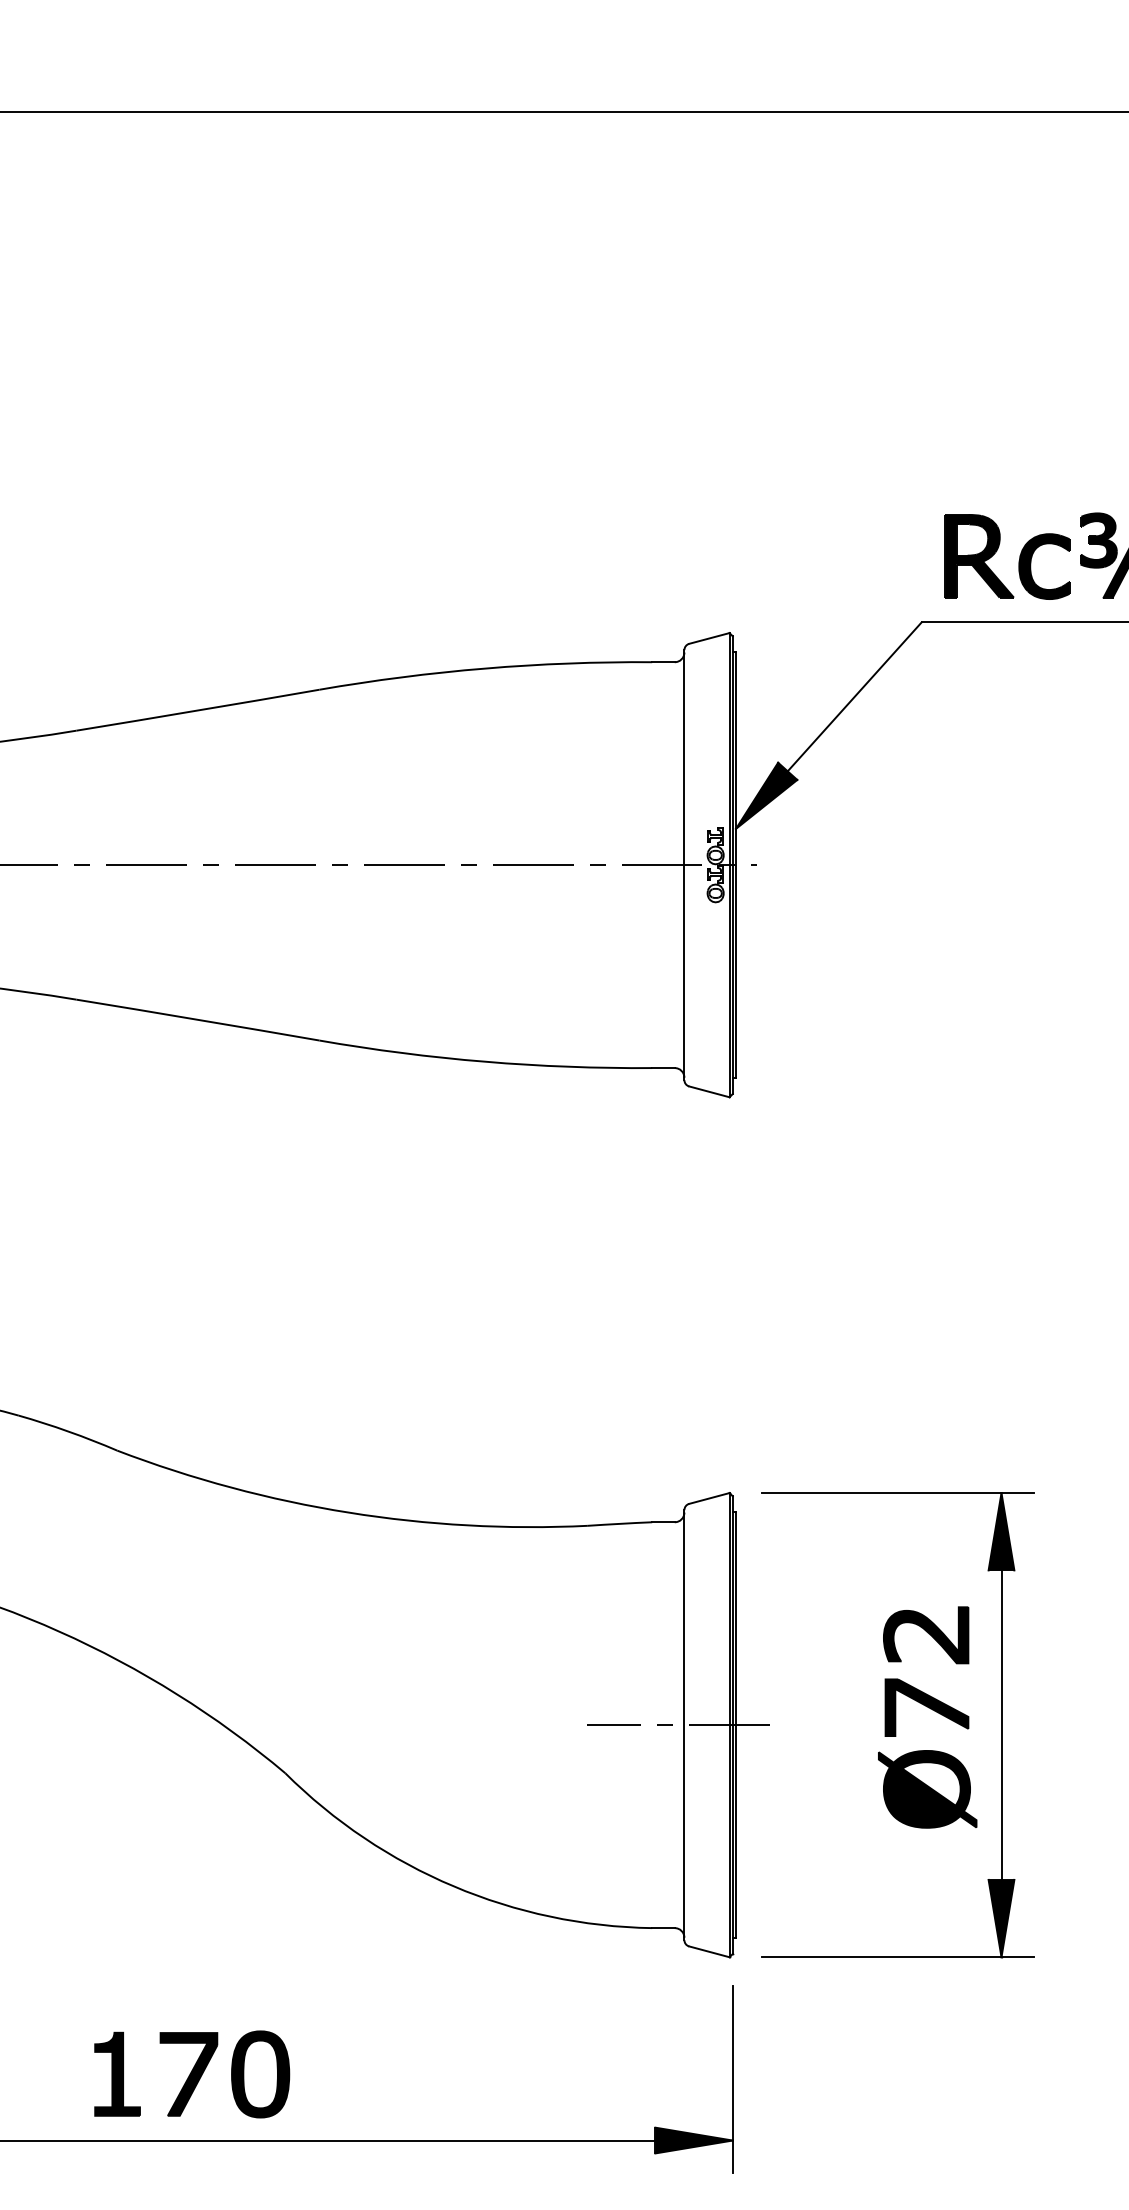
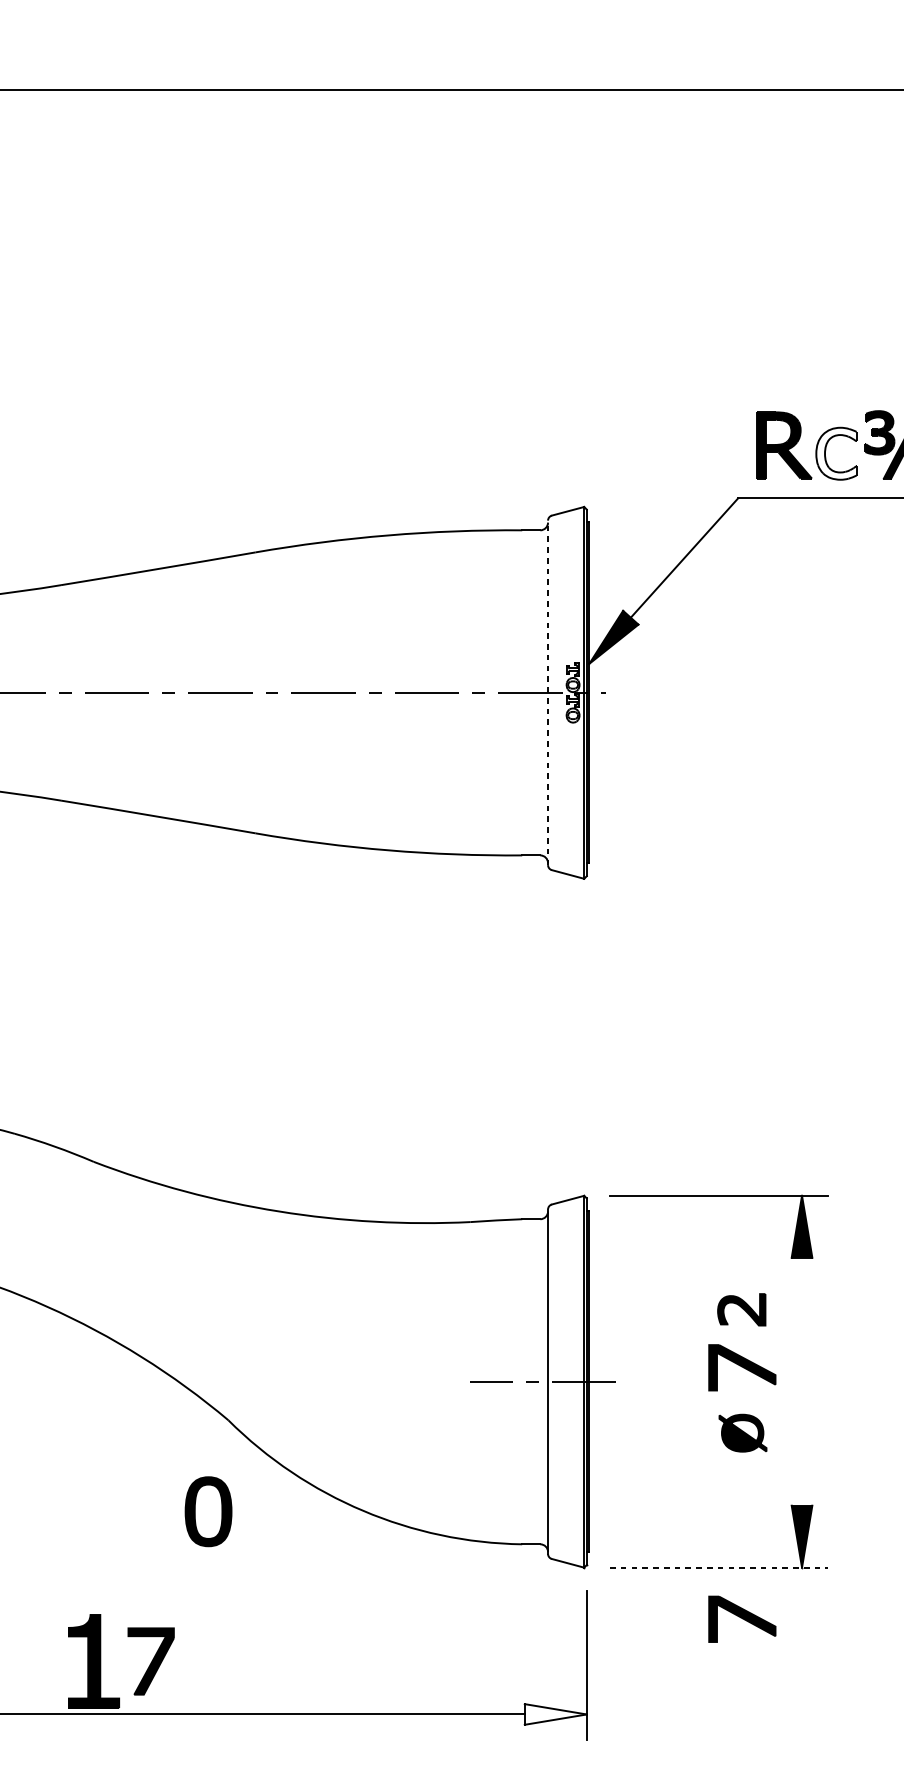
fill: (1044, 566) -> (836, 453), removed
line: (684, 864) -> (548, 692), solid -> dashed
part: (926, 1635) -> (741, 1309), size x0.7
line: (1001, 1724) -> (802, 1381), removed
part: (927, 1789) -> (742, 1433), size x0.6
line: (897, 1957) -> (718, 1567), solid -> dashed
part: (926, 2021) -> (741, 1619), added
part: (117, 2073) -> (93, 1660), size x1.4
part: (260, 2074) -> (208, 1511), moved
fill: (693, 2140) -> (555, 1714), removed

